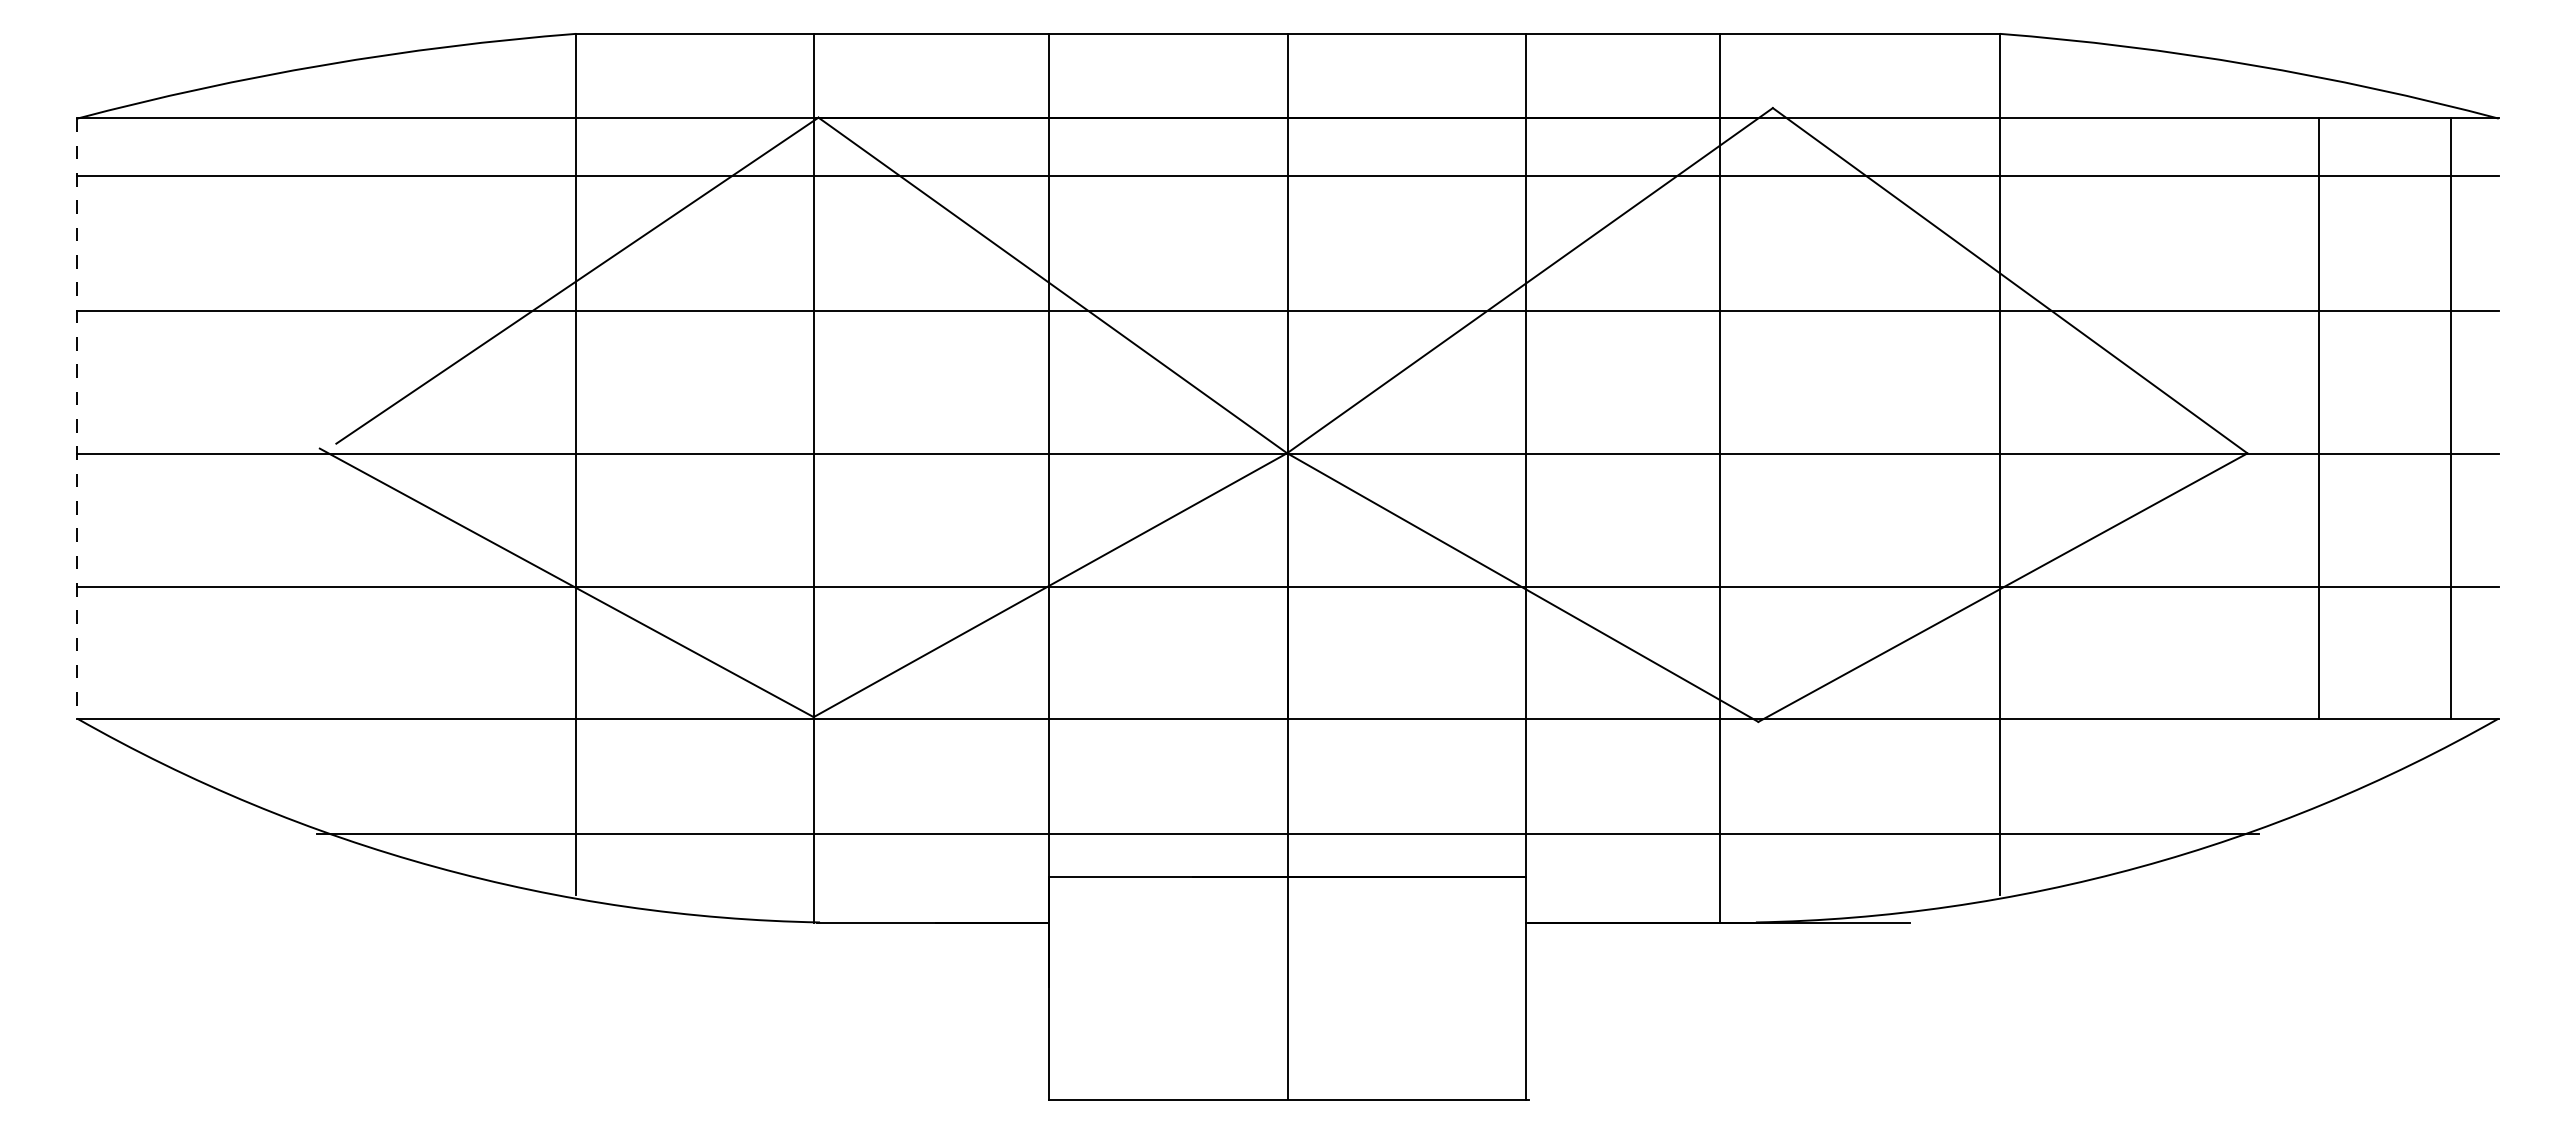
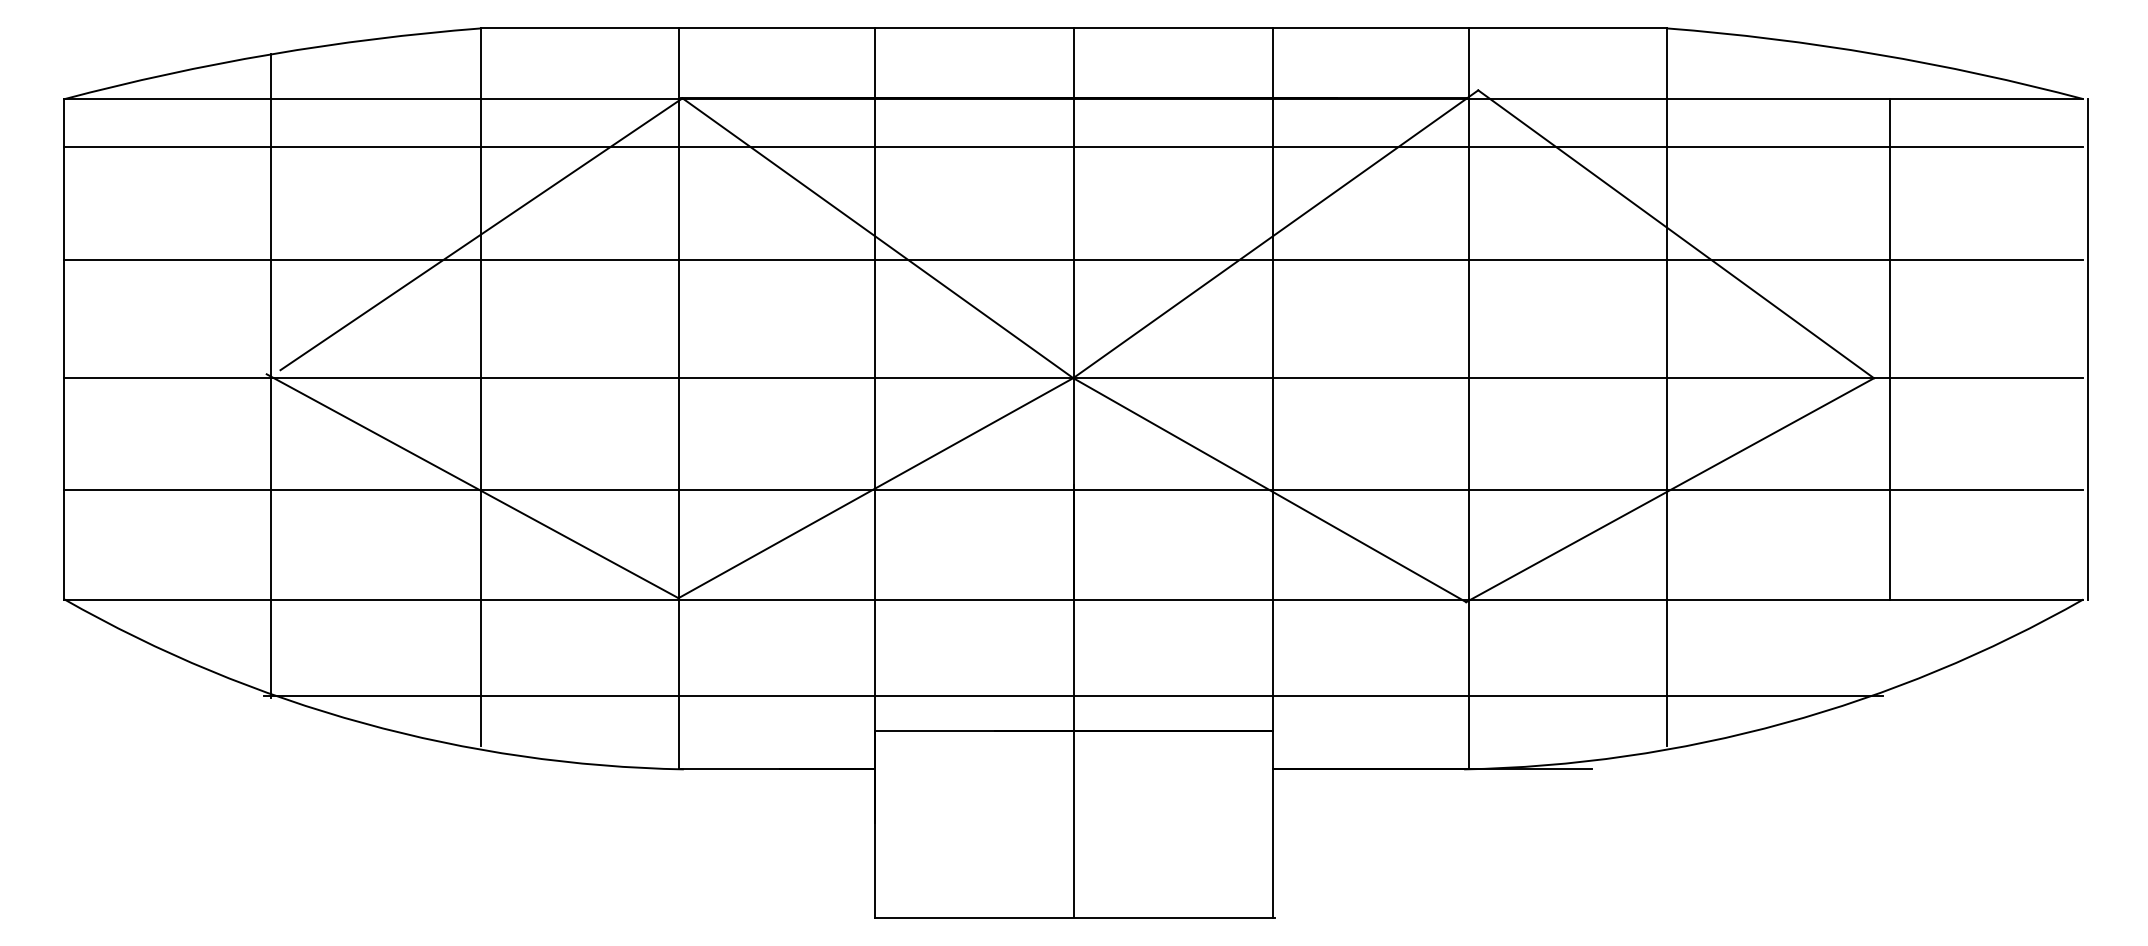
line: (2319, 418) -> (1889, 349), moved
line: (2451, 418) -> (2088, 349), moved
line: (77, 419) -> (64, 350), dashed -> solid
line: (324, 450) -> (270, 375), added
line: (1720, 477) -> (1469, 398), moved

